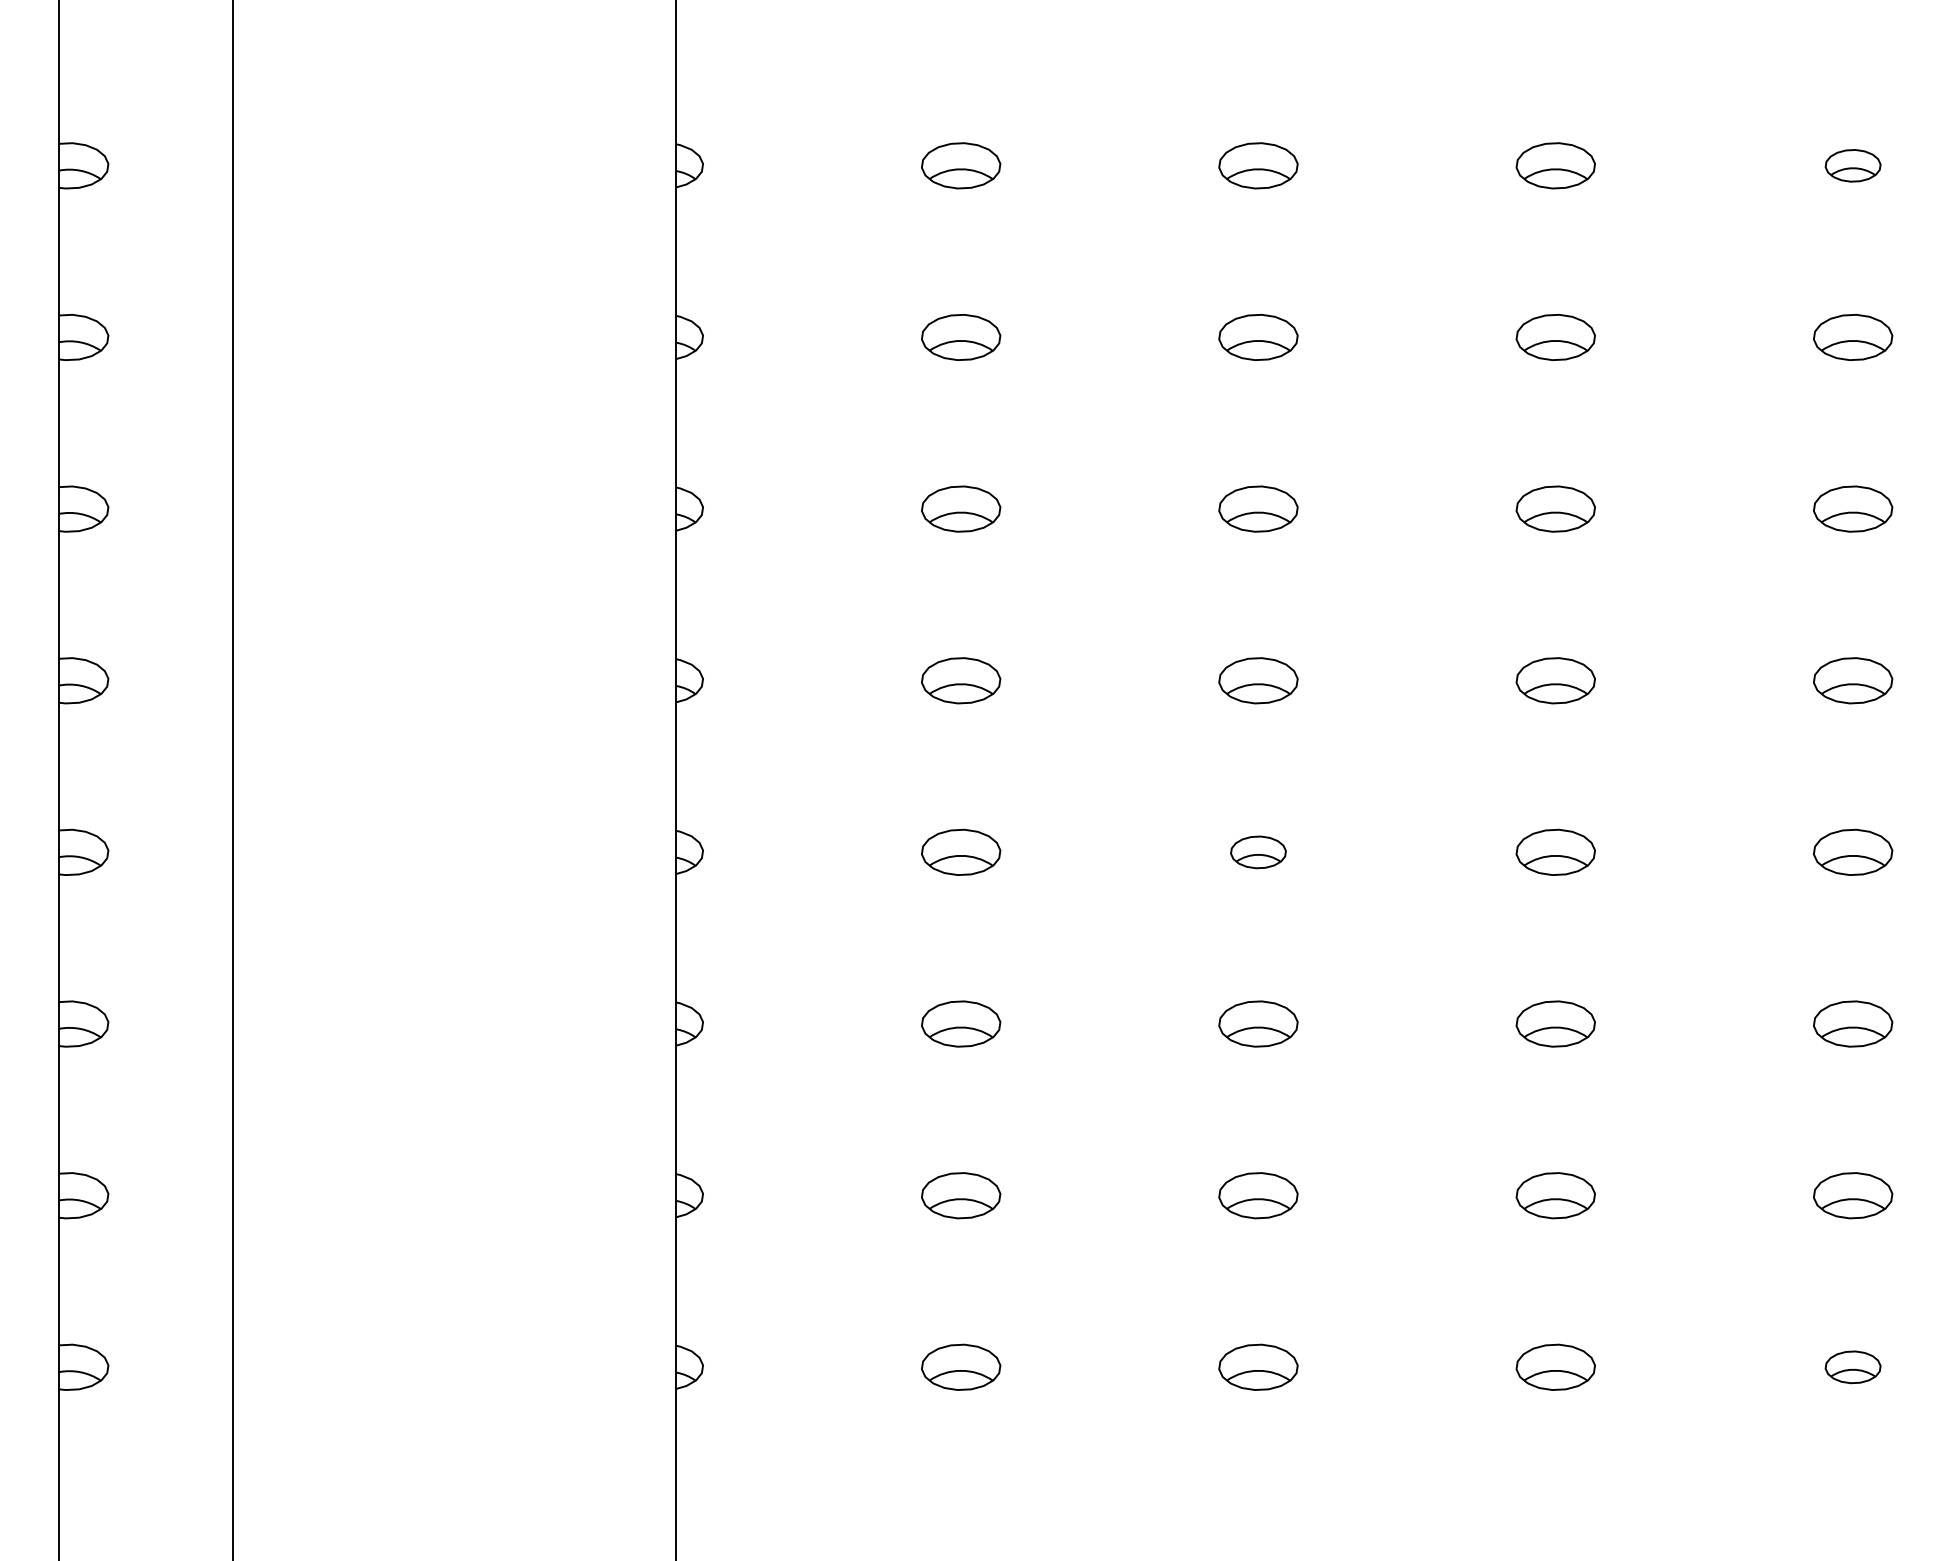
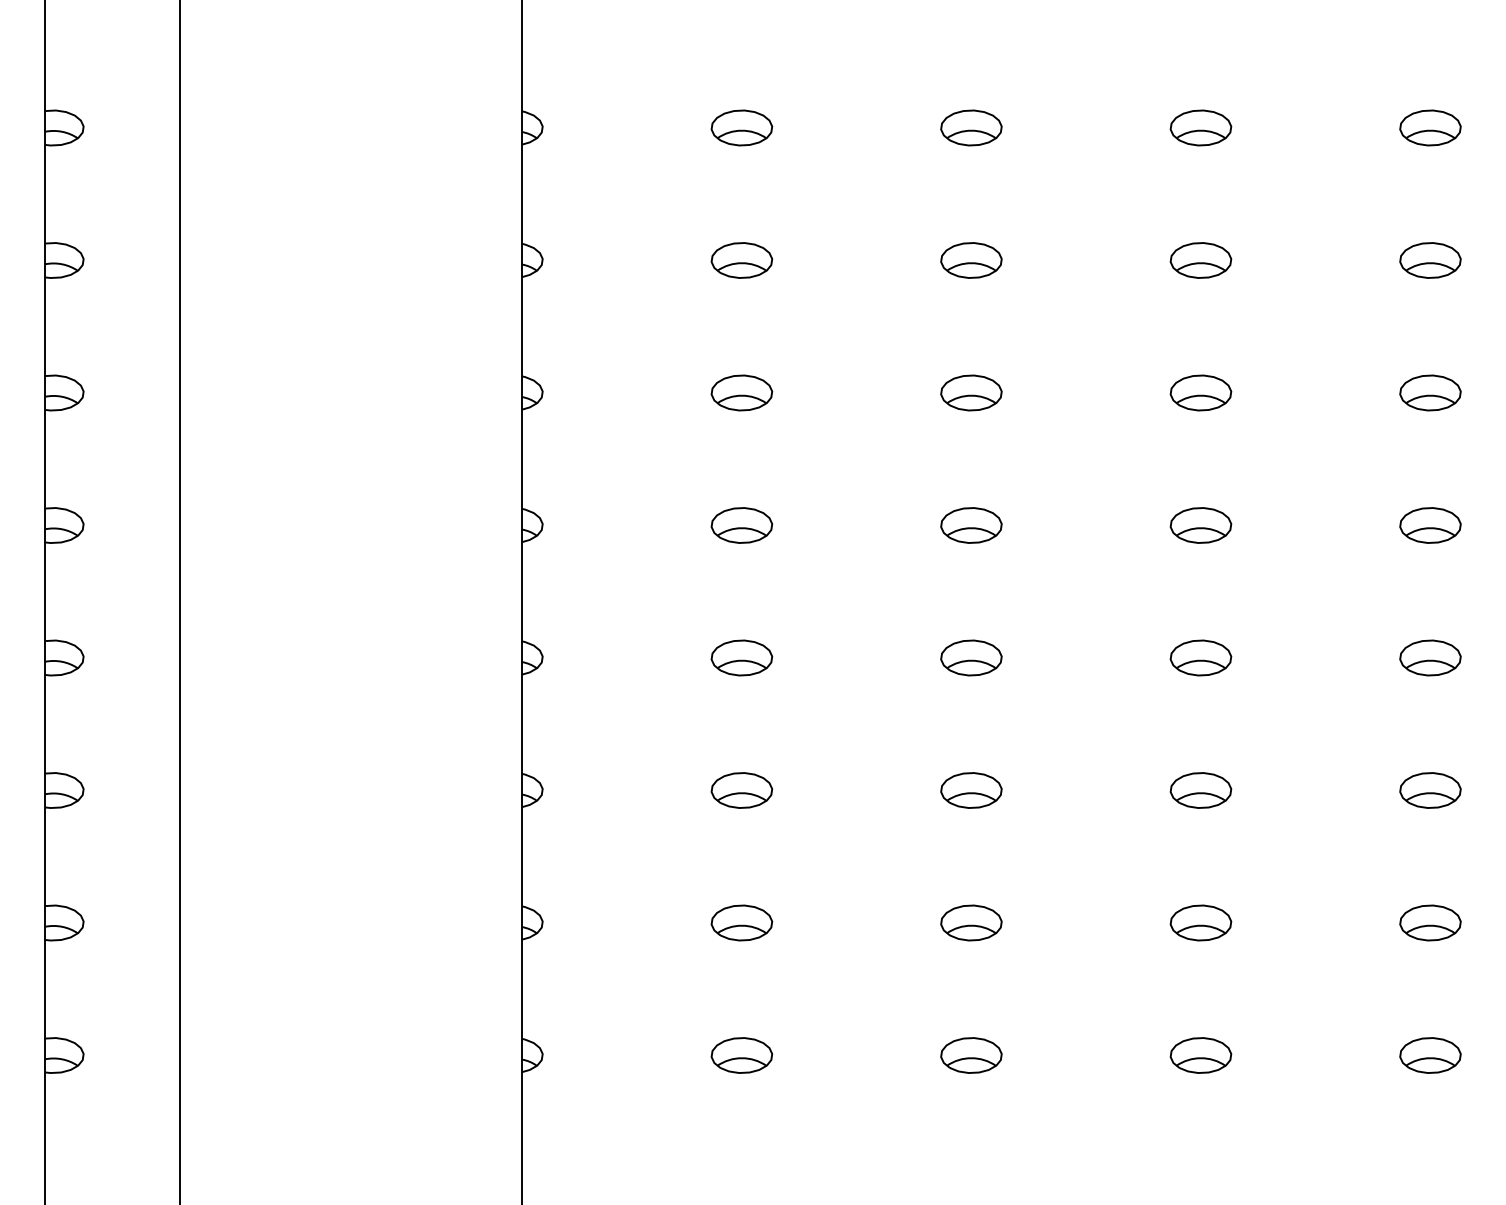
part: (1853, 165) -> (1430, 127), size x1.43
part: (1258, 851) -> (971, 657), size x1.43
part: (1853, 1367) -> (1430, 1055), size x1.43

